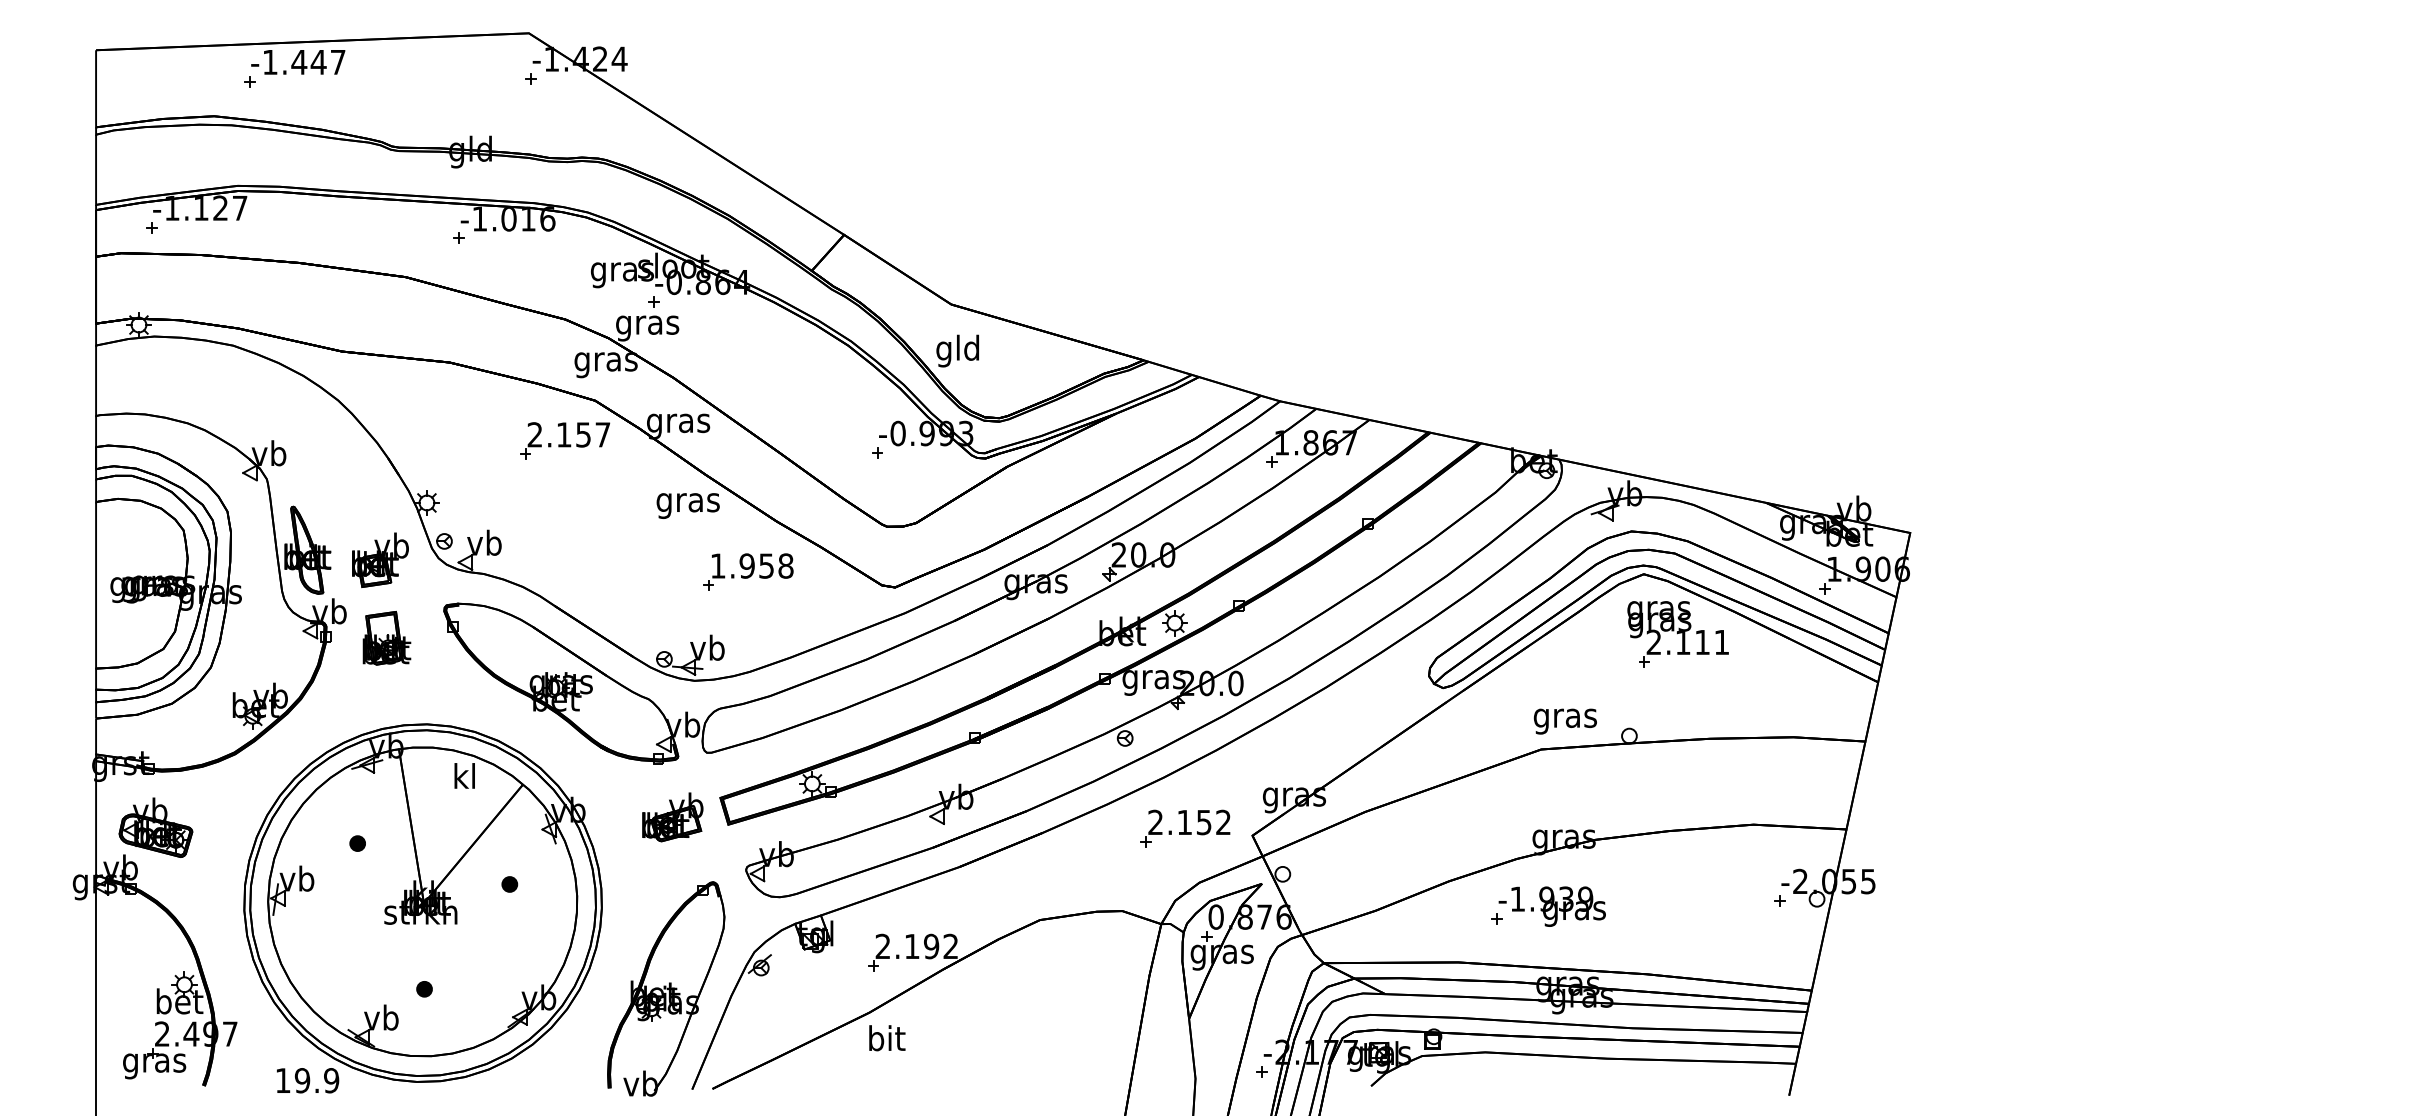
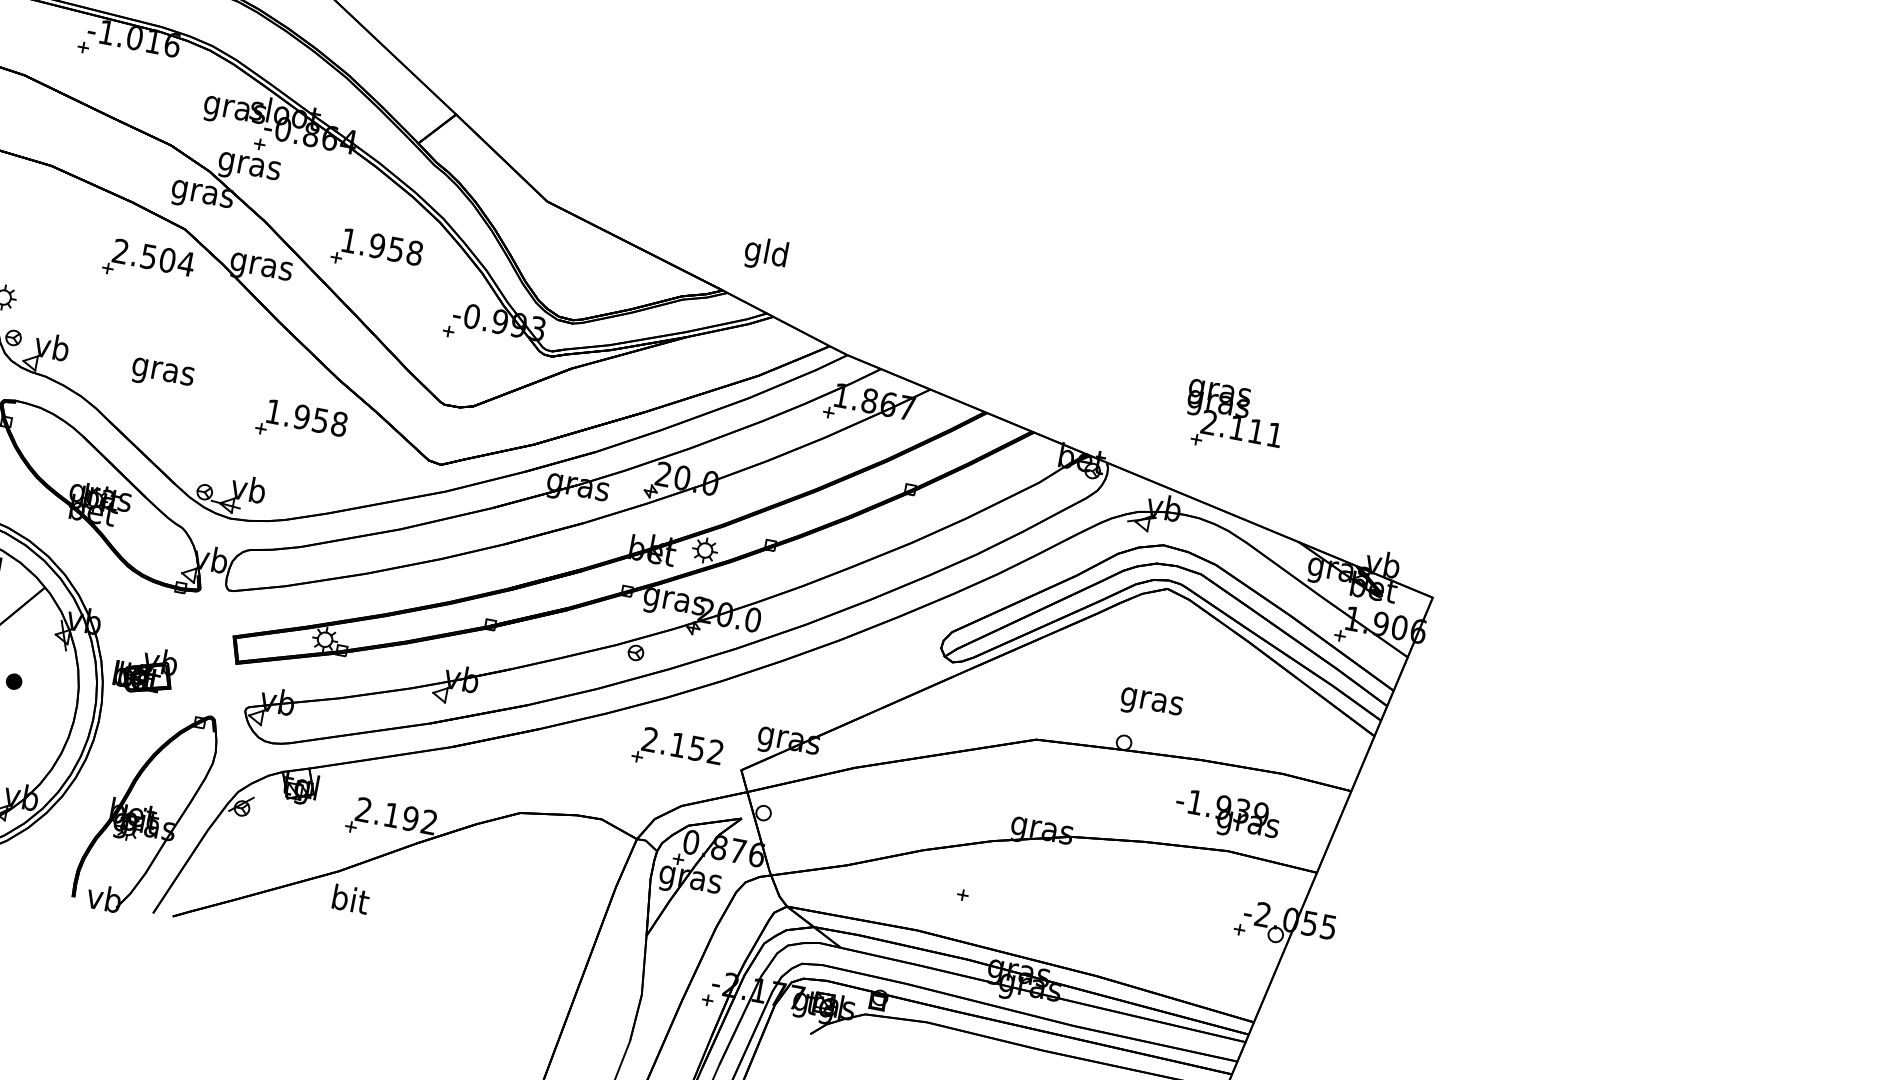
text: (957, 350) -> (765, 253), moved
part: (791, 386) -> (377, 251), added
text: (583, 434) -> (167, 259), 2.157 -> 2.504
text: (687, 505) -> (162, 374), moved
part: (1677, 634) -> (1233, 419), moved
text: (1564, 721) -> (1150, 704), moved
part: (672, 817) -> (145, 670), moved
text: (1551, 906) -> (1226, 815), moved

